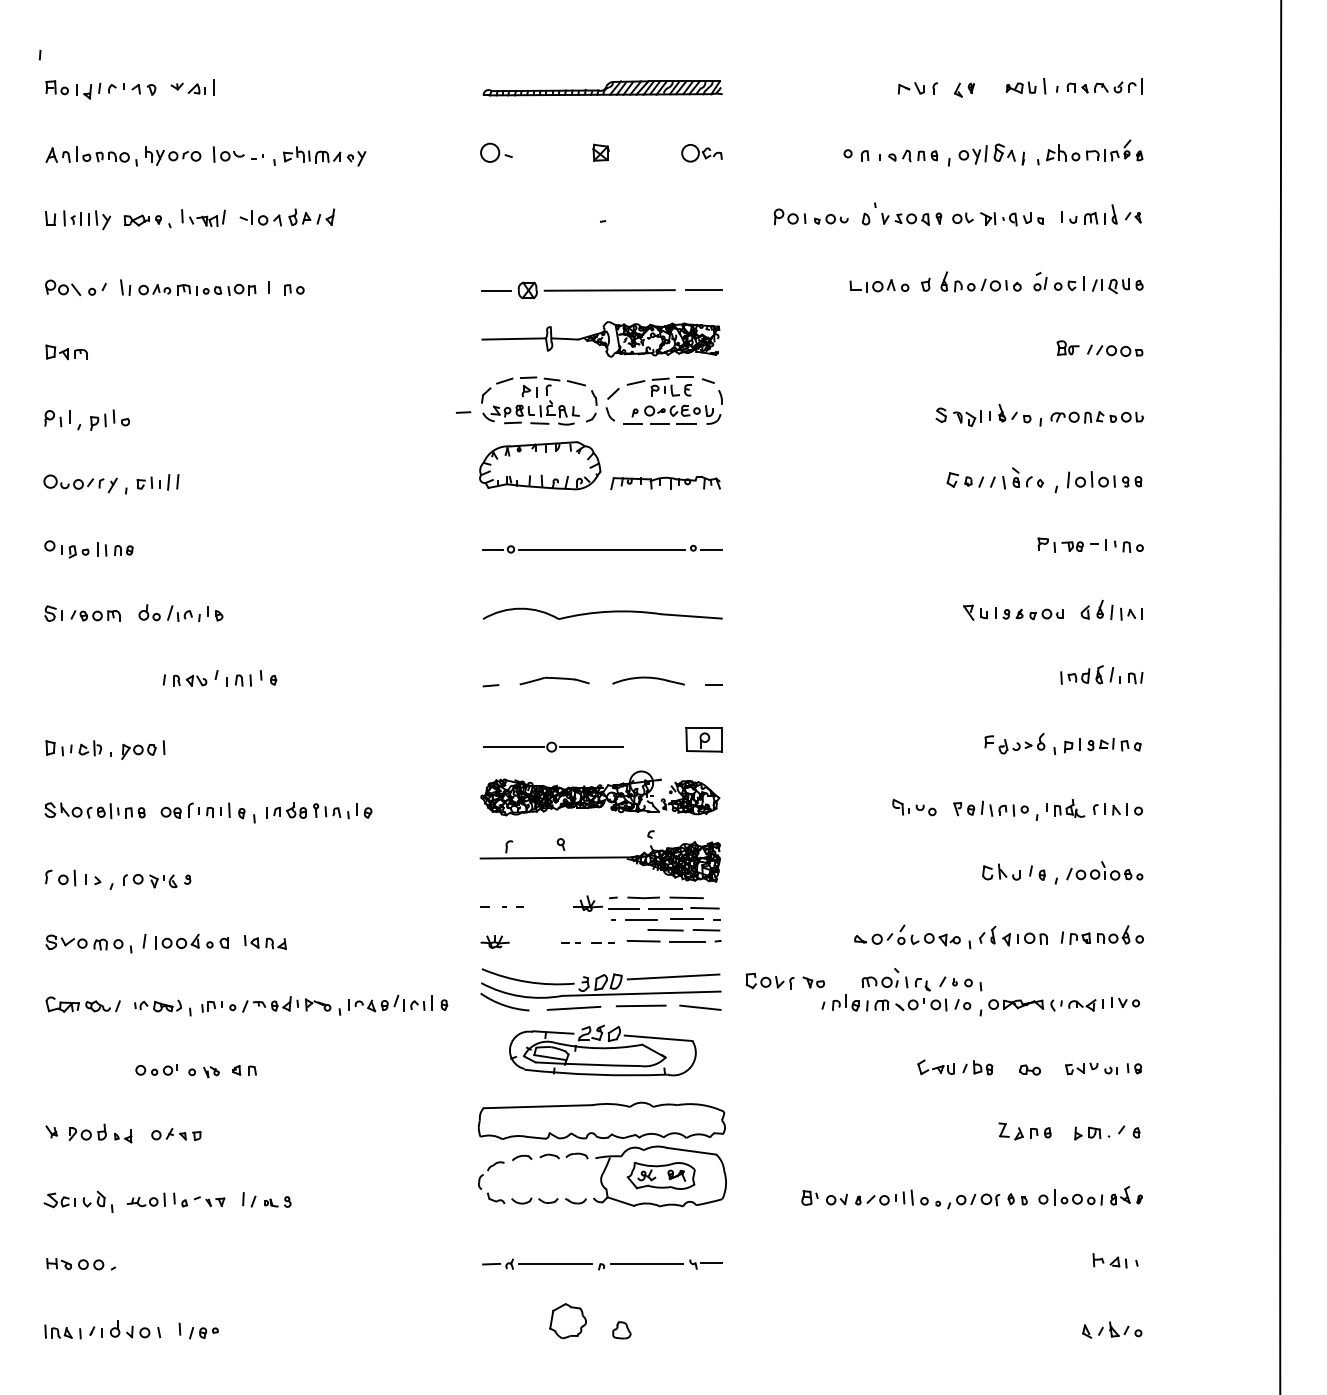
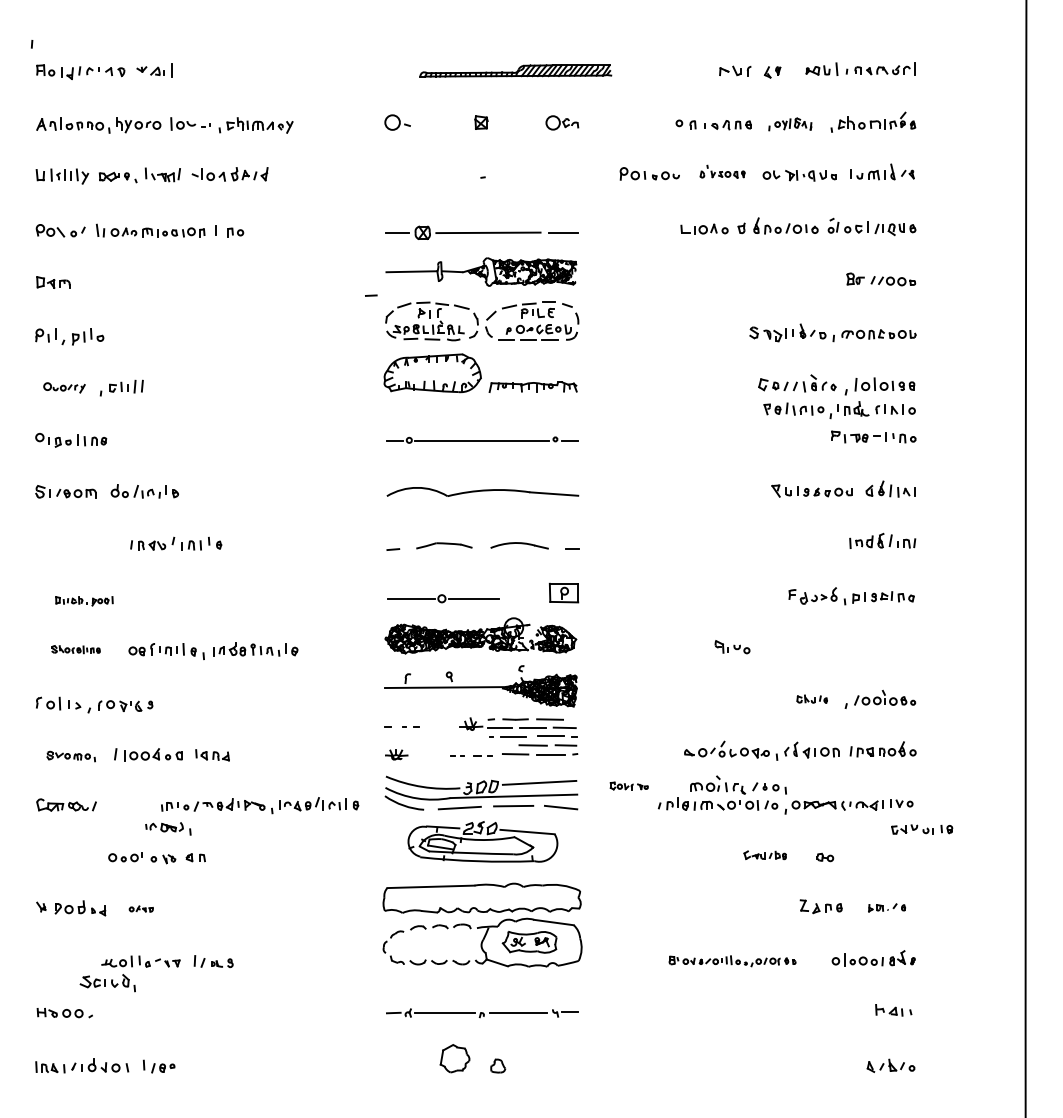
part: (602, 87) -> (515, 70), moved
part: (986, 155) -> (790, 124), size x0.7
part: (901, 213) -> (722, 171), size x0.7
line: (463, 412) -> (371, 295), moved
part: (80, 483) -> (64, 387), size x0.7
part: (105, 750) -> (84, 601), size x0.6
part: (94, 810) -> (75, 649), size x0.6
part: (1047, 810) -> (839, 410), moved
part: (1012, 872) -> (811, 699), size x0.6
part: (89, 943) -> (71, 756), size x0.7
part: (785, 980) -> (629, 785), size x0.6
part: (163, 1007) -> (168, 828), moved
part: (954, 1066) -> (764, 854), size x0.7
part: (1104, 1068) -> (922, 829), moved
part: (1106, 1132) -> (886, 907), size x0.7
part: (176, 1133) -> (141, 908), size x0.6
part: (914, 1199) -> (732, 961), size x0.7
part: (78, 1202) -> (107, 983), moved

